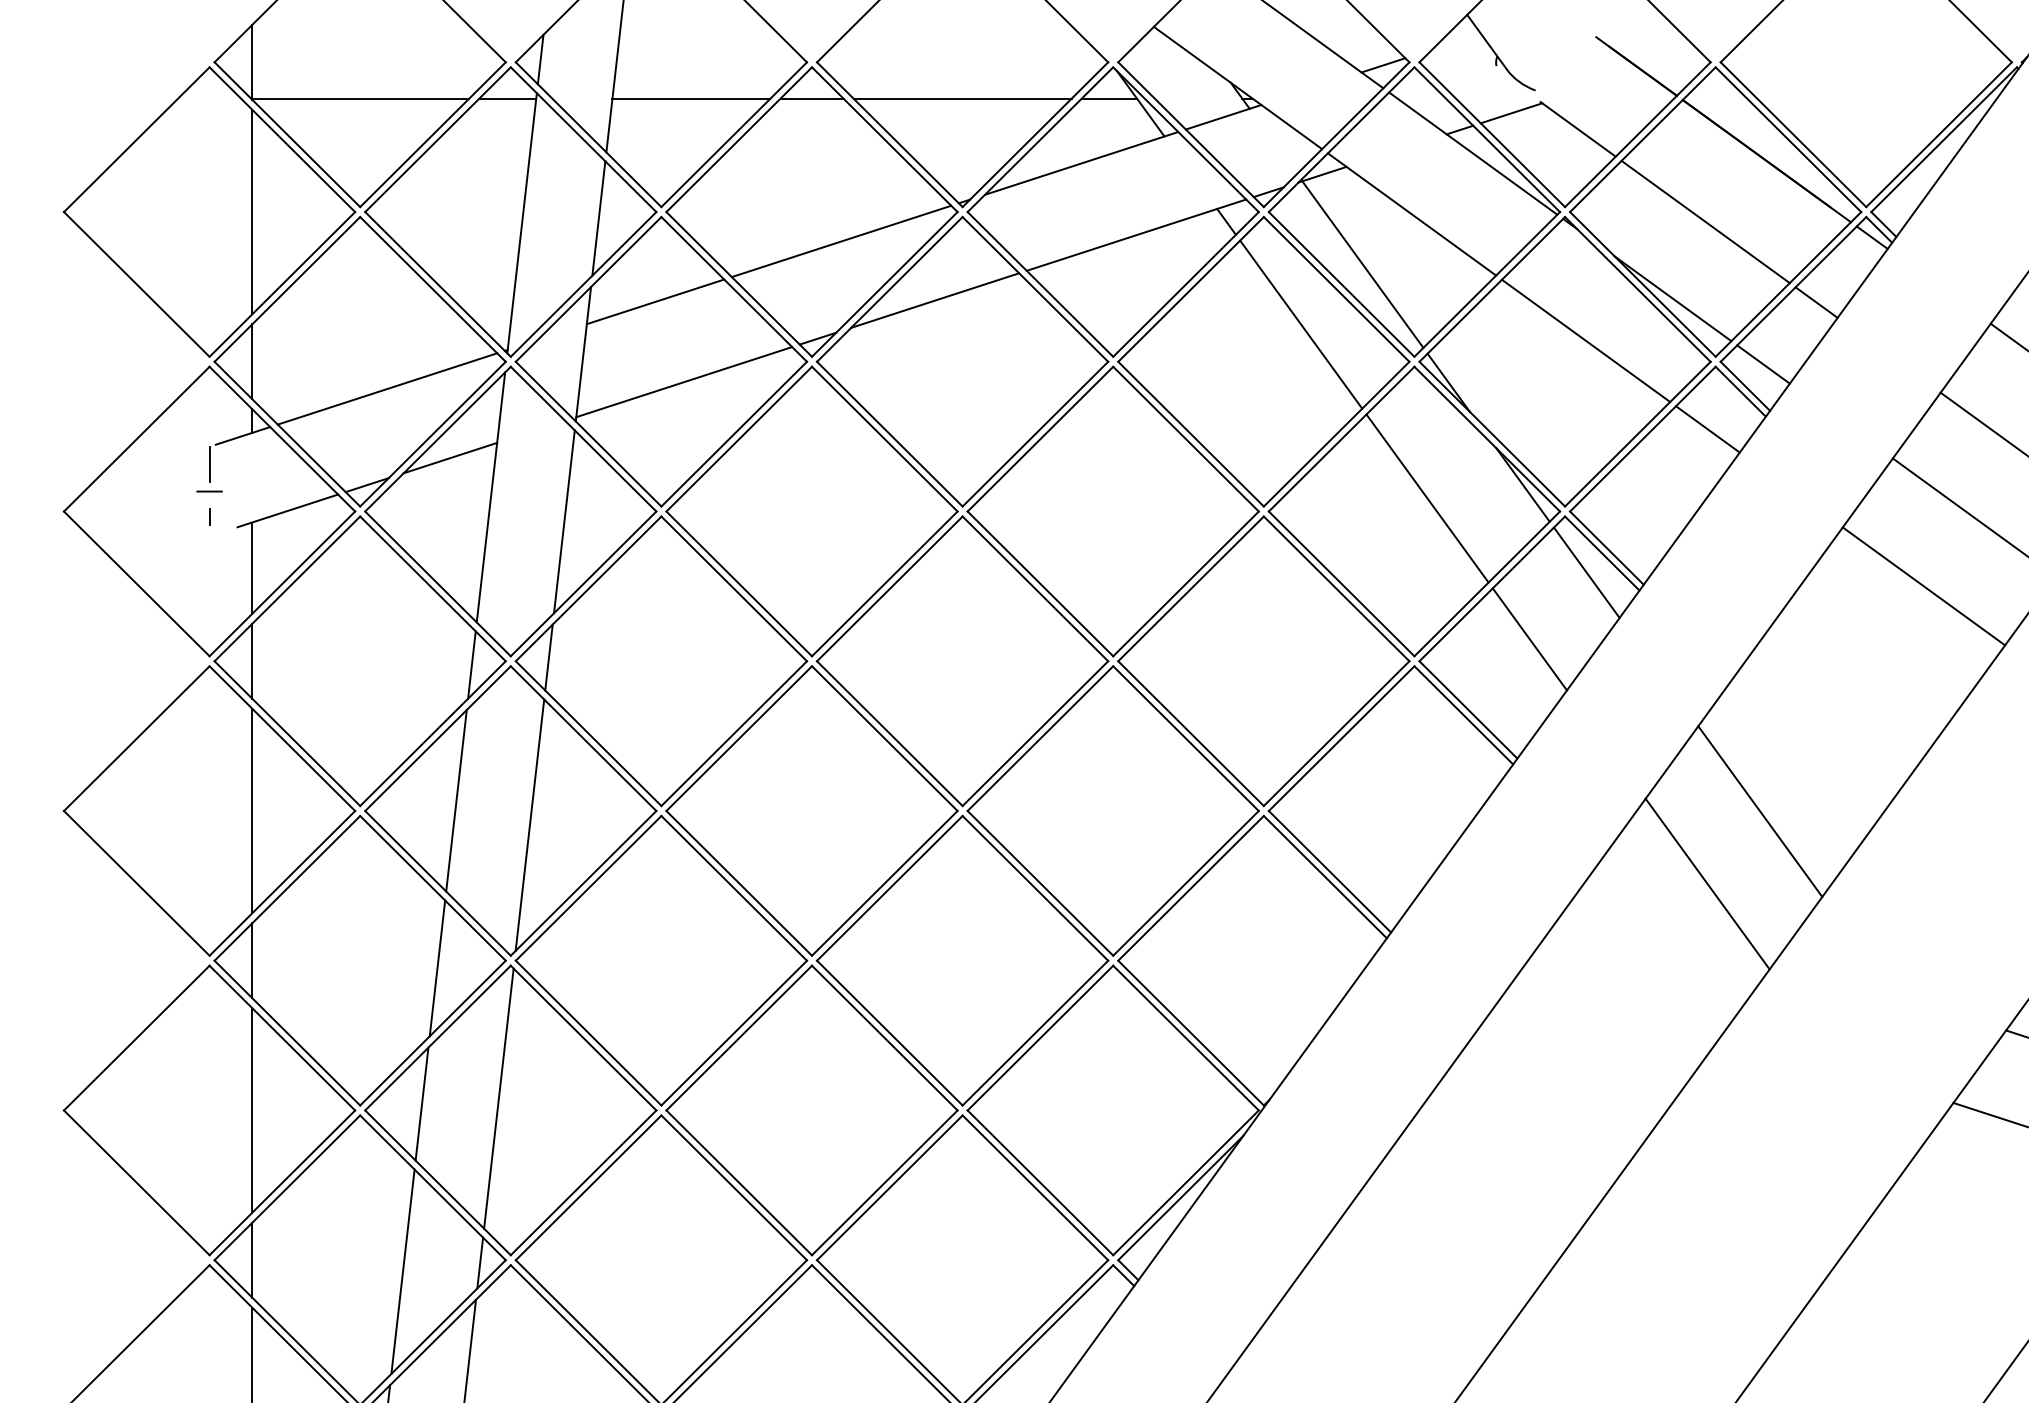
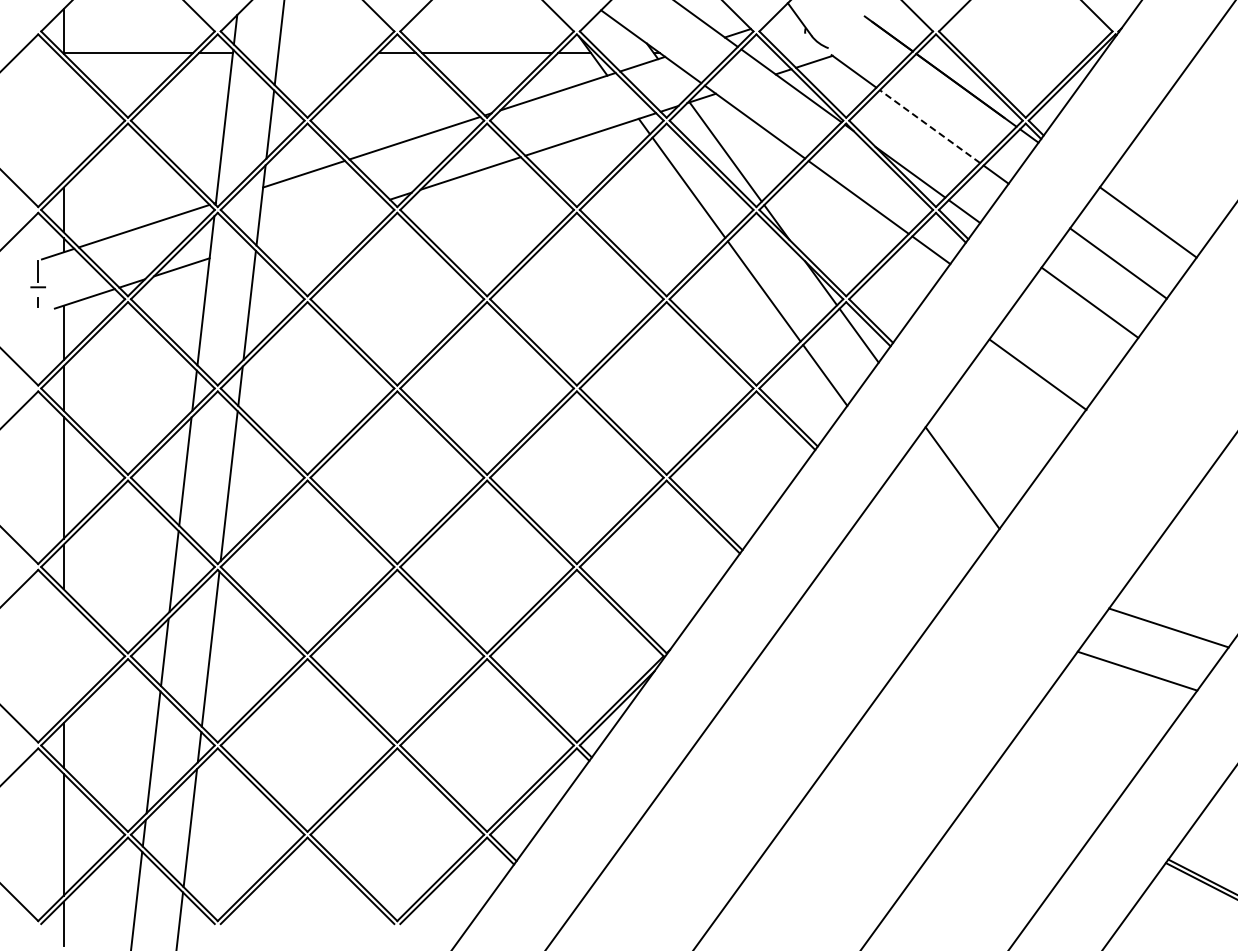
line: (691, 99) -> (325, 53), removed
line: (251, 211) -> (63, 120), removed
line: (1706, 221) -> (930, 126), solid -> dashed
line: (683, 381) -> (320, 221), removed
line: (1922, 585) -> (1037, 374), moved
line: (1708, 884) -> (931, 521), removed
line: (251, 1110) -> (63, 656), removed

